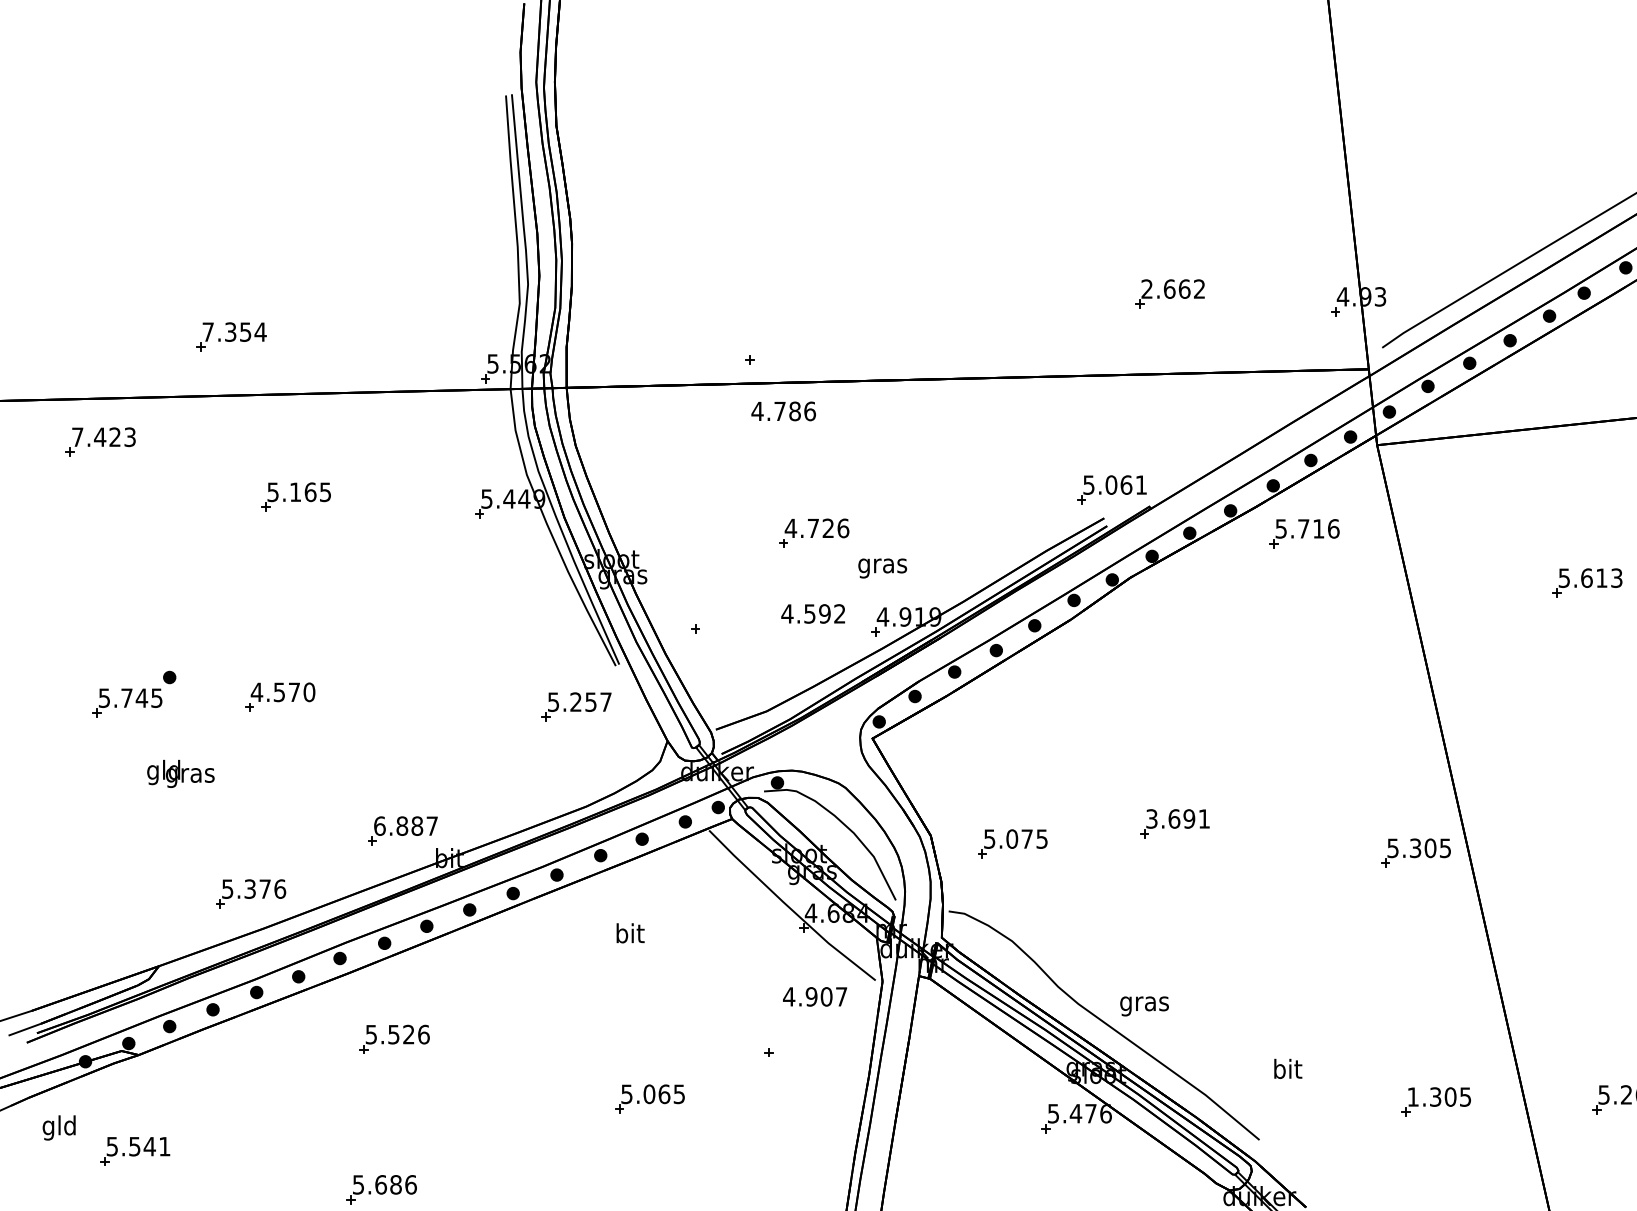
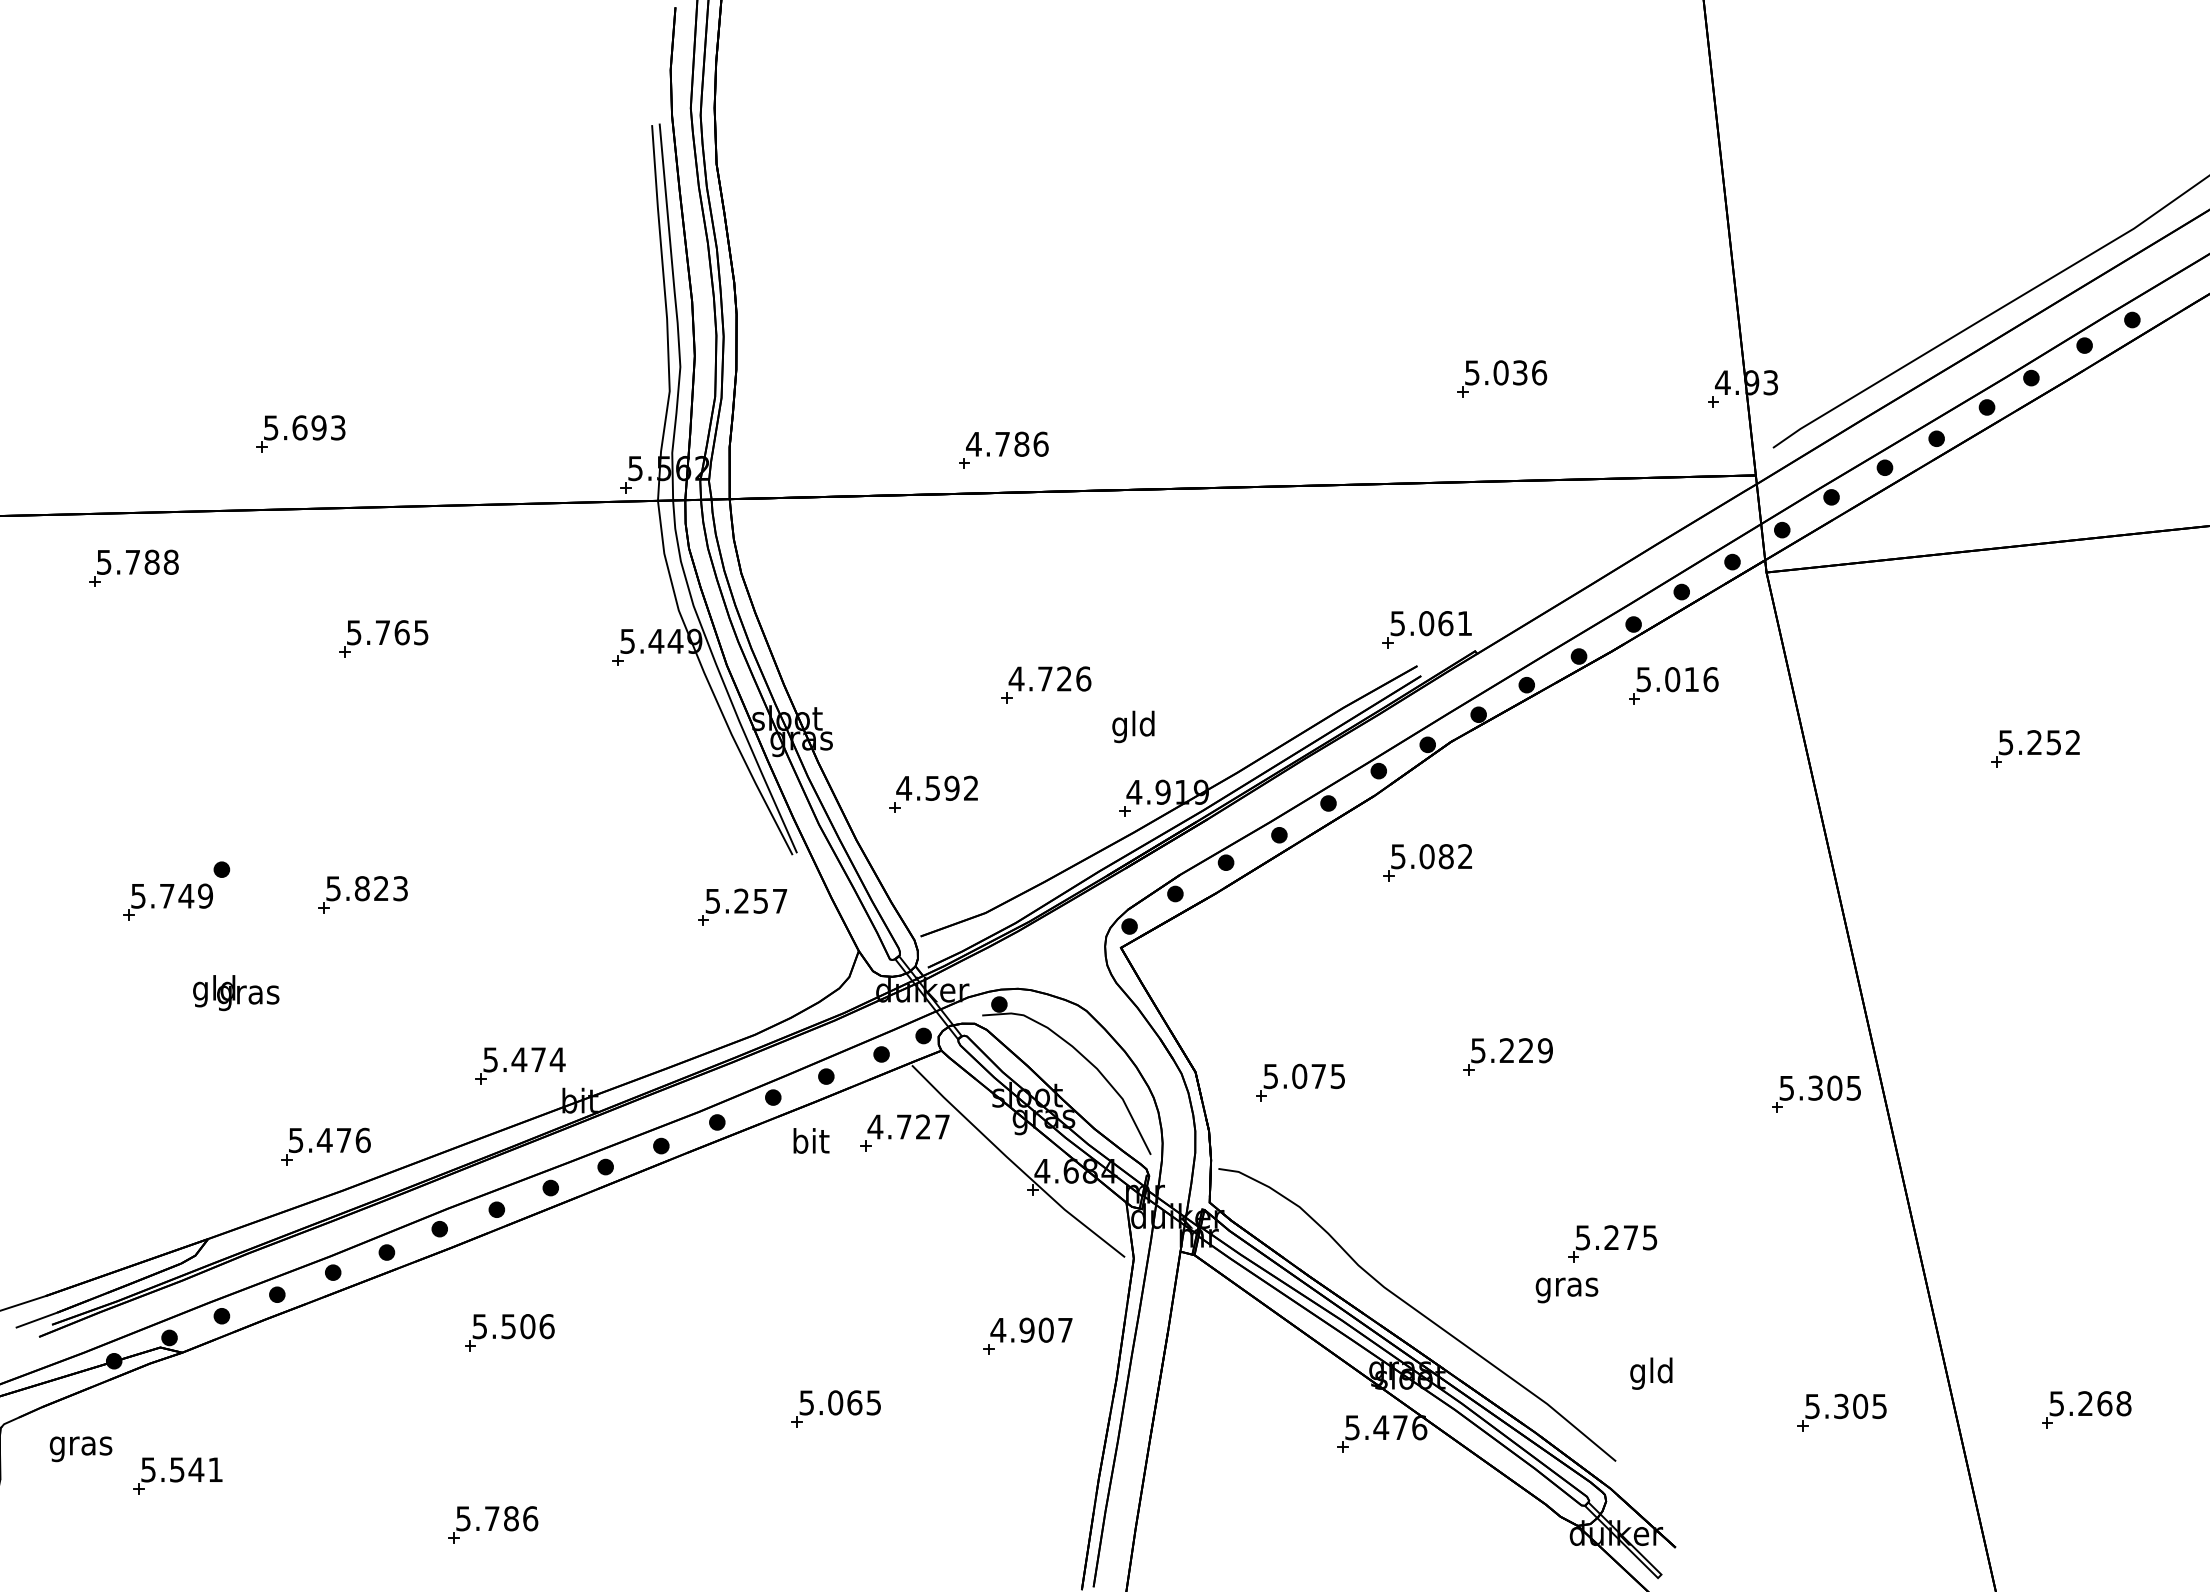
text: (1173, 288) -> (1506, 372), 2.662 -> 5.036
text: (235, 331) -> (305, 427), 7.354 -> 5.693
text: (783, 410) -> (1007, 443), moved
text: (103, 436) -> (137, 561), 7.423 -> 5.788
text: (295, 492) -> (382, 632), 5.165 -> 5.765
text: (1303, 528) -> (1672, 679), 5.716 -> 5.016
text: (882, 565) -> (1133, 726), gras -> gld
text: (1601, 578) -> (2053, 742), 5.613 -> 5.252
text: (812, 613) -> (936, 787), moved
part: (1112, 671) -> (1427, 862), added
text: (282, 692) -> (366, 888), 4.570 -> 5.823
text: (156, 697) -> (205, 895), 5.745 -> 5.749
text: (1177, 818) -> (1511, 1050), 3.691 -> 5.229
text: (406, 825) -> (524, 1059), 6.887 -> 5.474
part: (703, 882) -> (904, 1132), added
text: (249, 889) -> (324, 1140), 5.376 -> 5.476
text: (630, 932) -> (811, 1140), moved
part: (1256, 969) -> (1612, 1243), added
text: (815, 996) -> (1031, 1329), moved
text: (1144, 1006) -> (1566, 1290), moved
text: (408, 1034) -> (527, 1326), 5.526 -> 5.506
text: (1287, 1071) -> (1651, 1373), bit -> gld
text: (1413, 1097) -> (1812, 1406), 1.305 -> 5.305
text: (59, 1127) -> (80, 1445), gld -> gras
text: (380, 1184) -> (491, 1518), 5.686 -> 5.786

